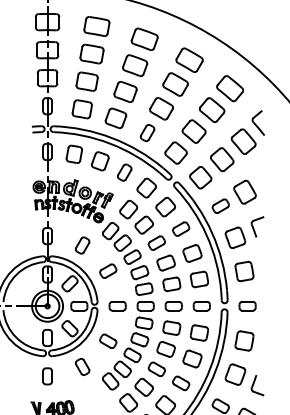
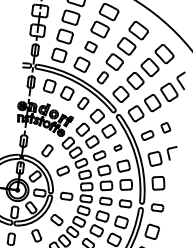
part: (125, 91) -> (91, 46), size x0.7
part: (244, 191) -> (165, 127), size x0.6
part: (181, 228) -> (118, 147), size x0.6

